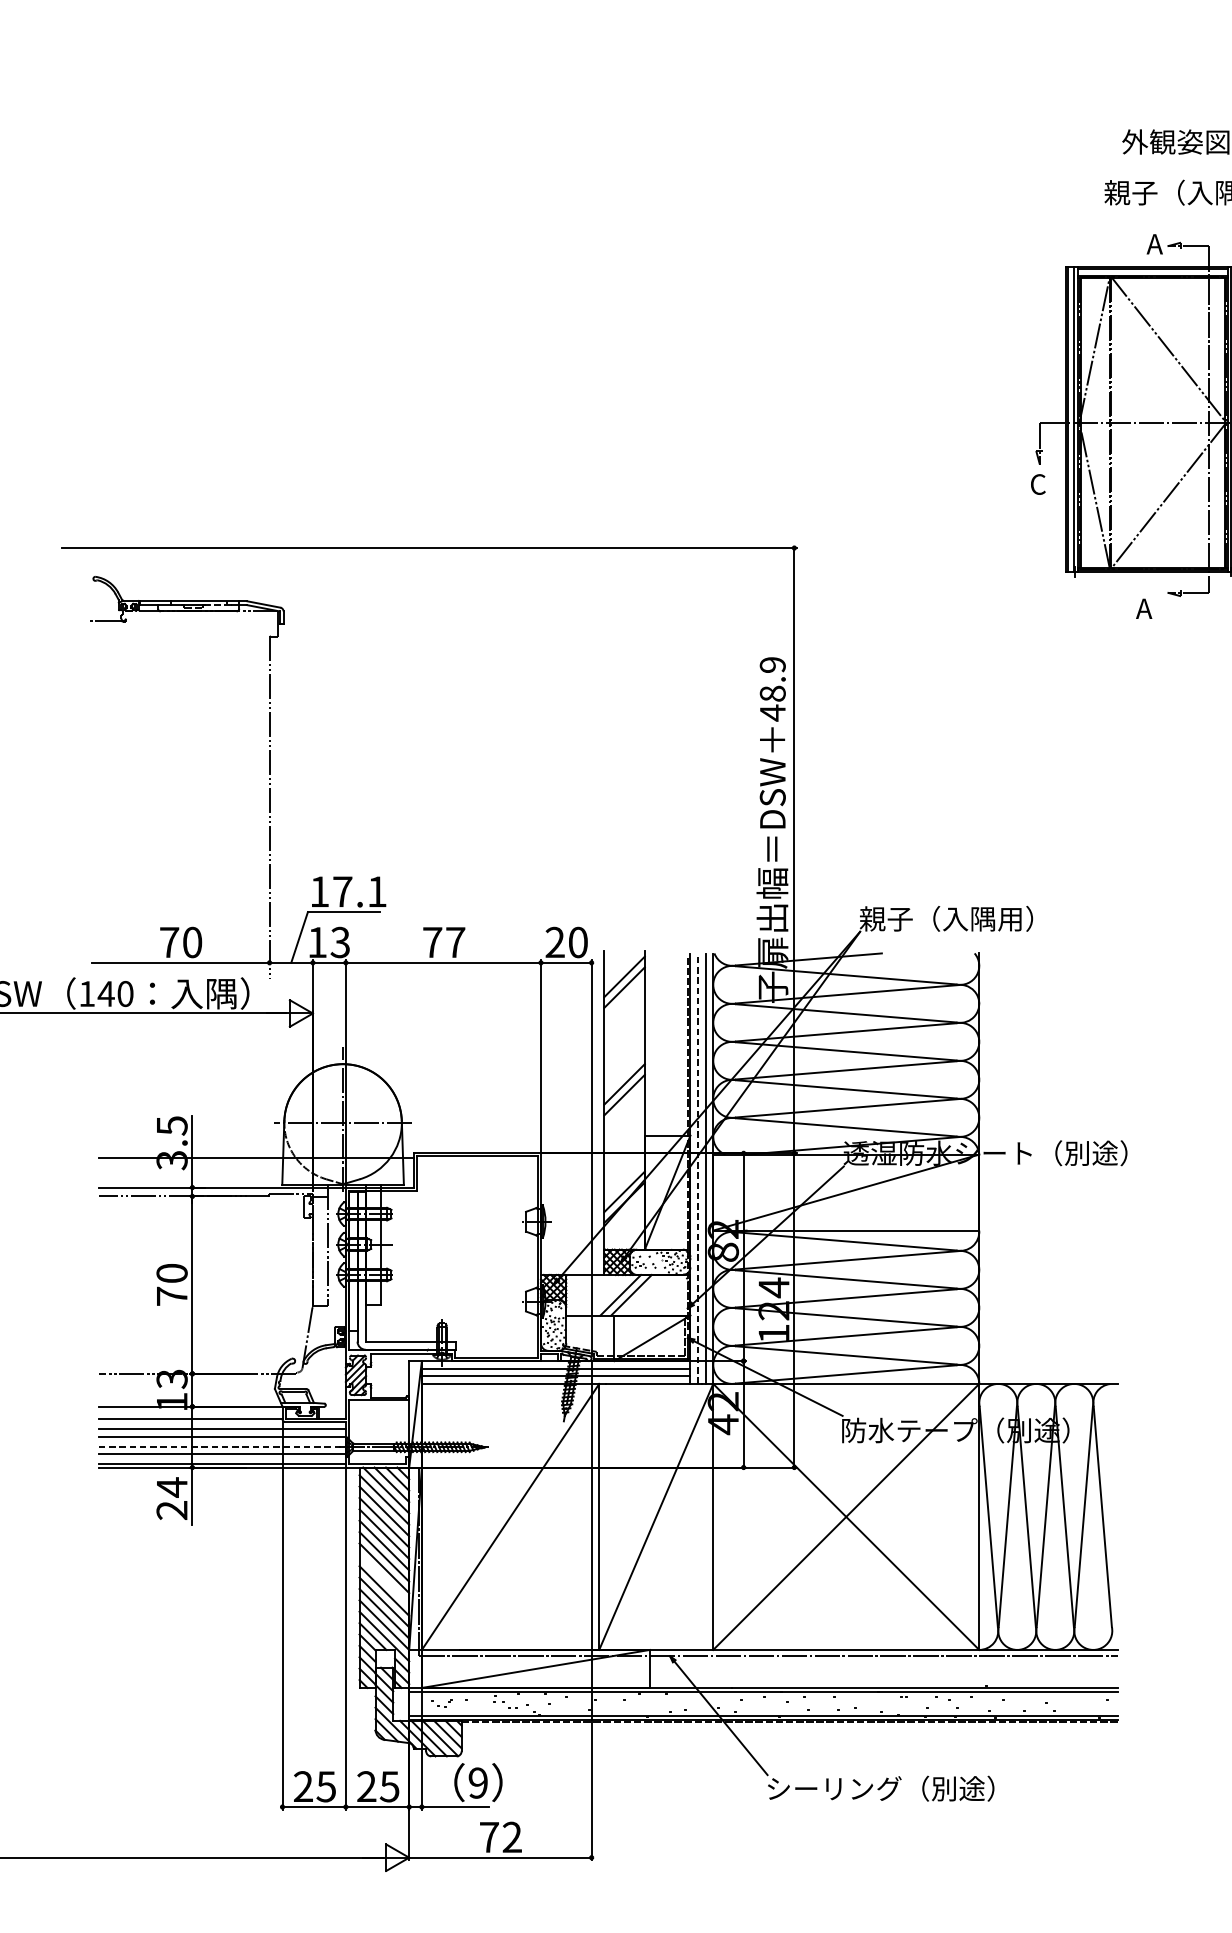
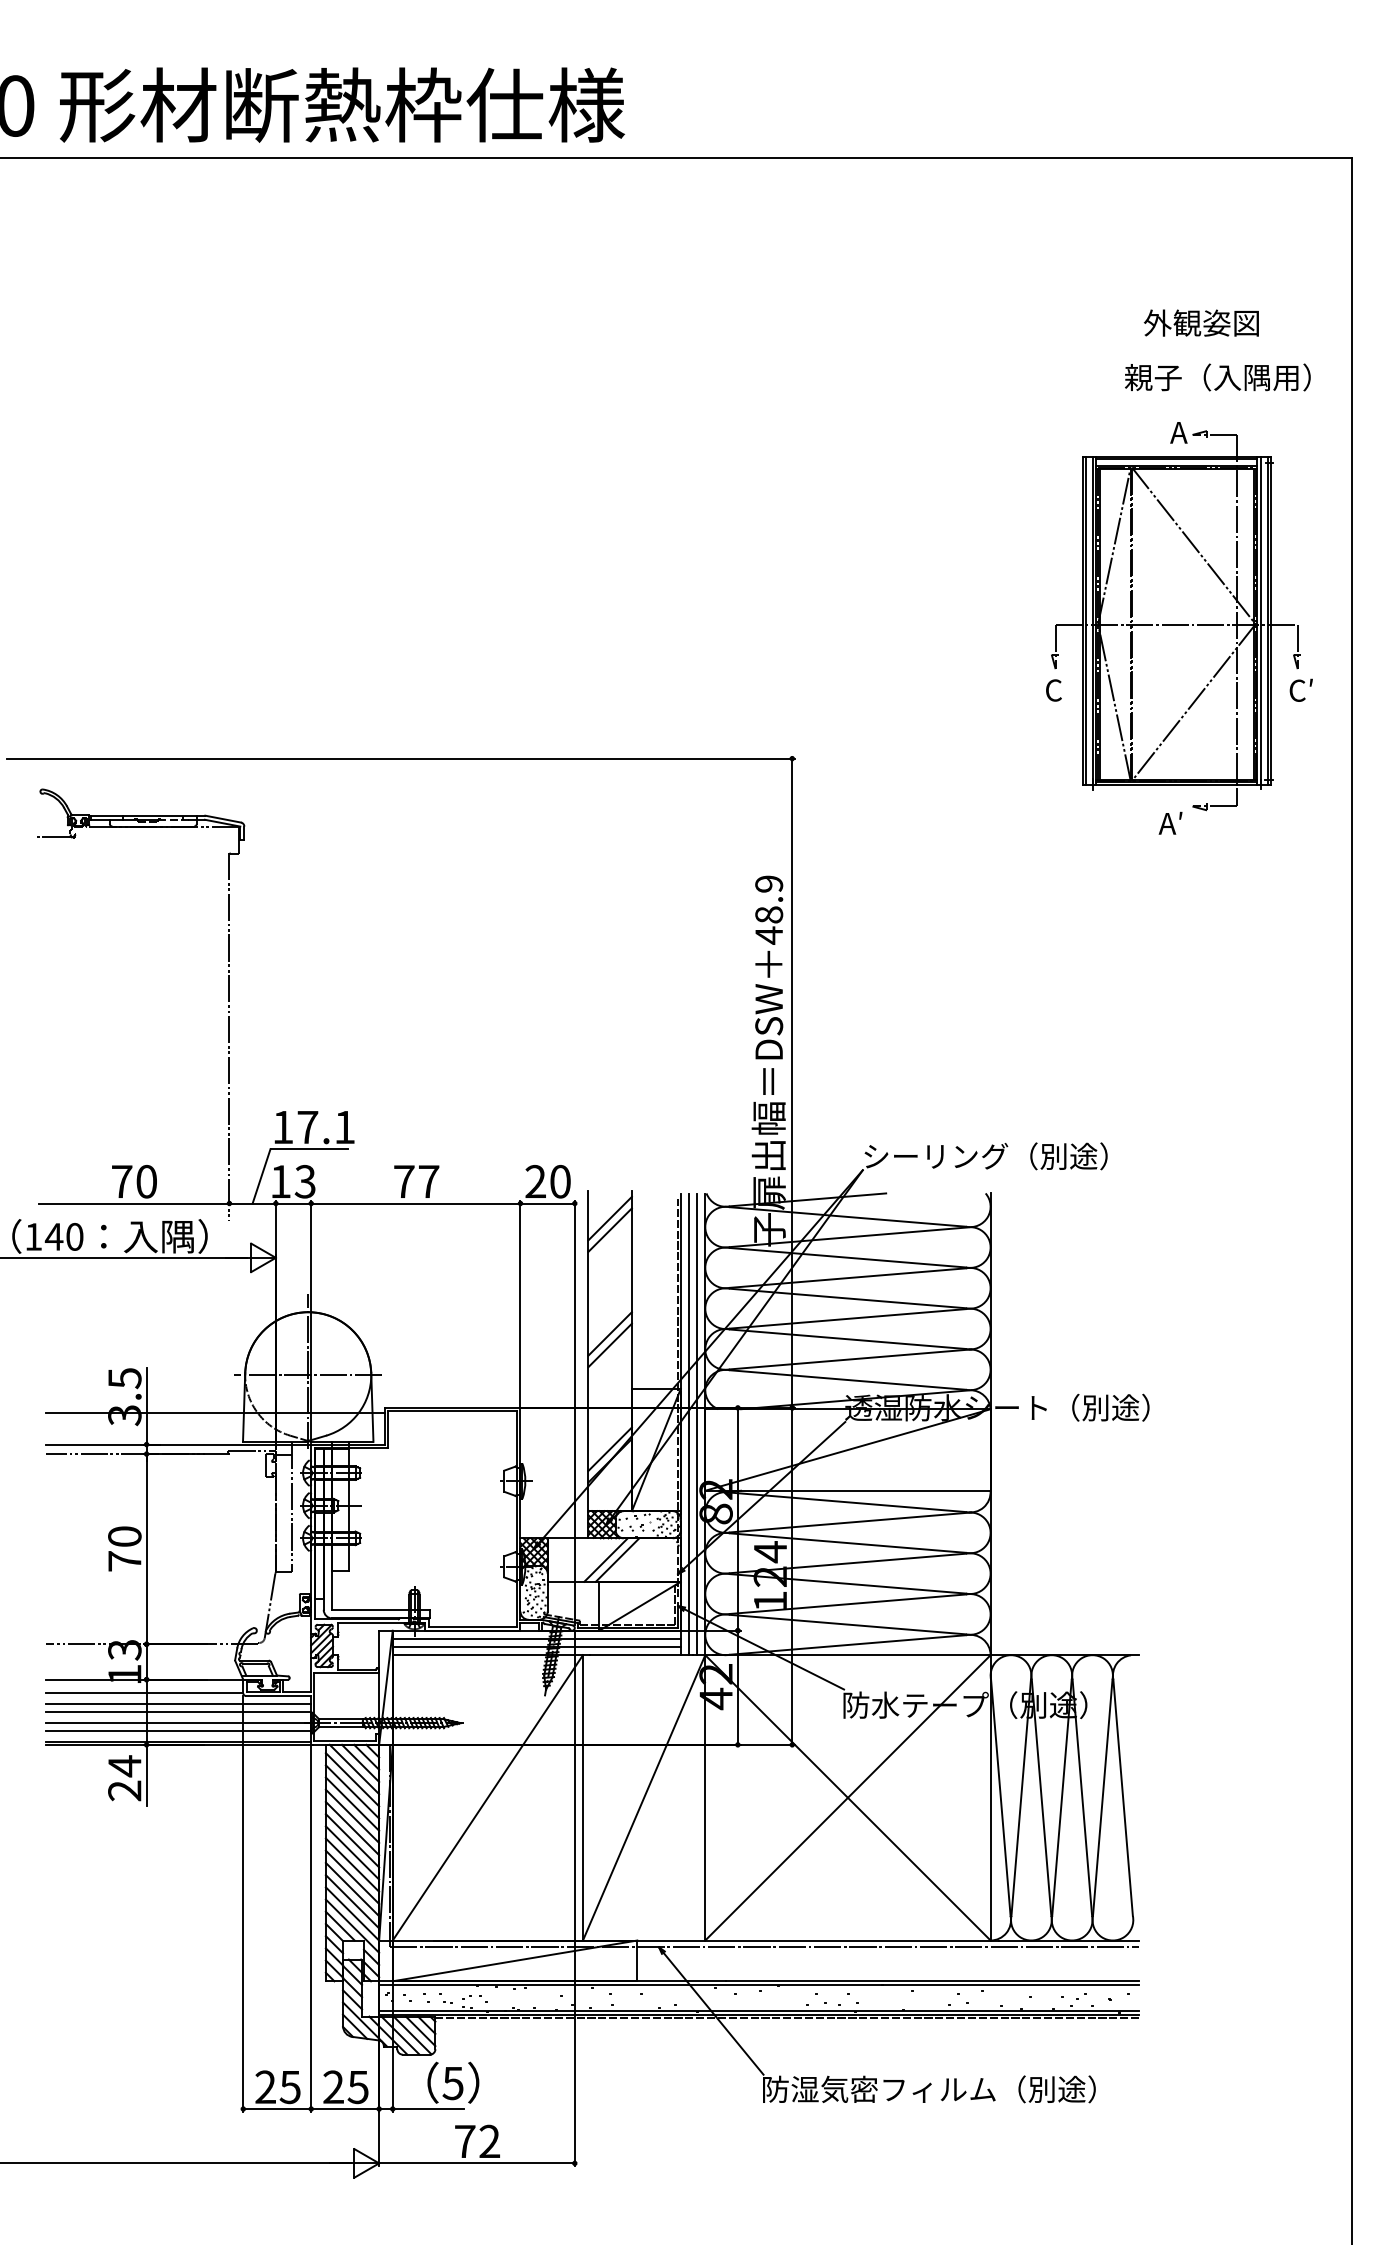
text: (1156, 601) -> (1180, 815), A -> A′
text: (973, 918) -> (984, 1156), 親子（入隅用） -> シーリング（別途）
line: (697, 1168) -> (688, 1424), dashed -> solid
line: (223, 1446) -> (179, 1722), dashed -> solid
line: (384, 1579) -> (352, 1864), added
text: (477, 1783) -> (452, 2083), 9 -> 5
text: (922, 1788) -> (929, 2089), シーリング（別途） -> 防湿気密フィルム（別途）

